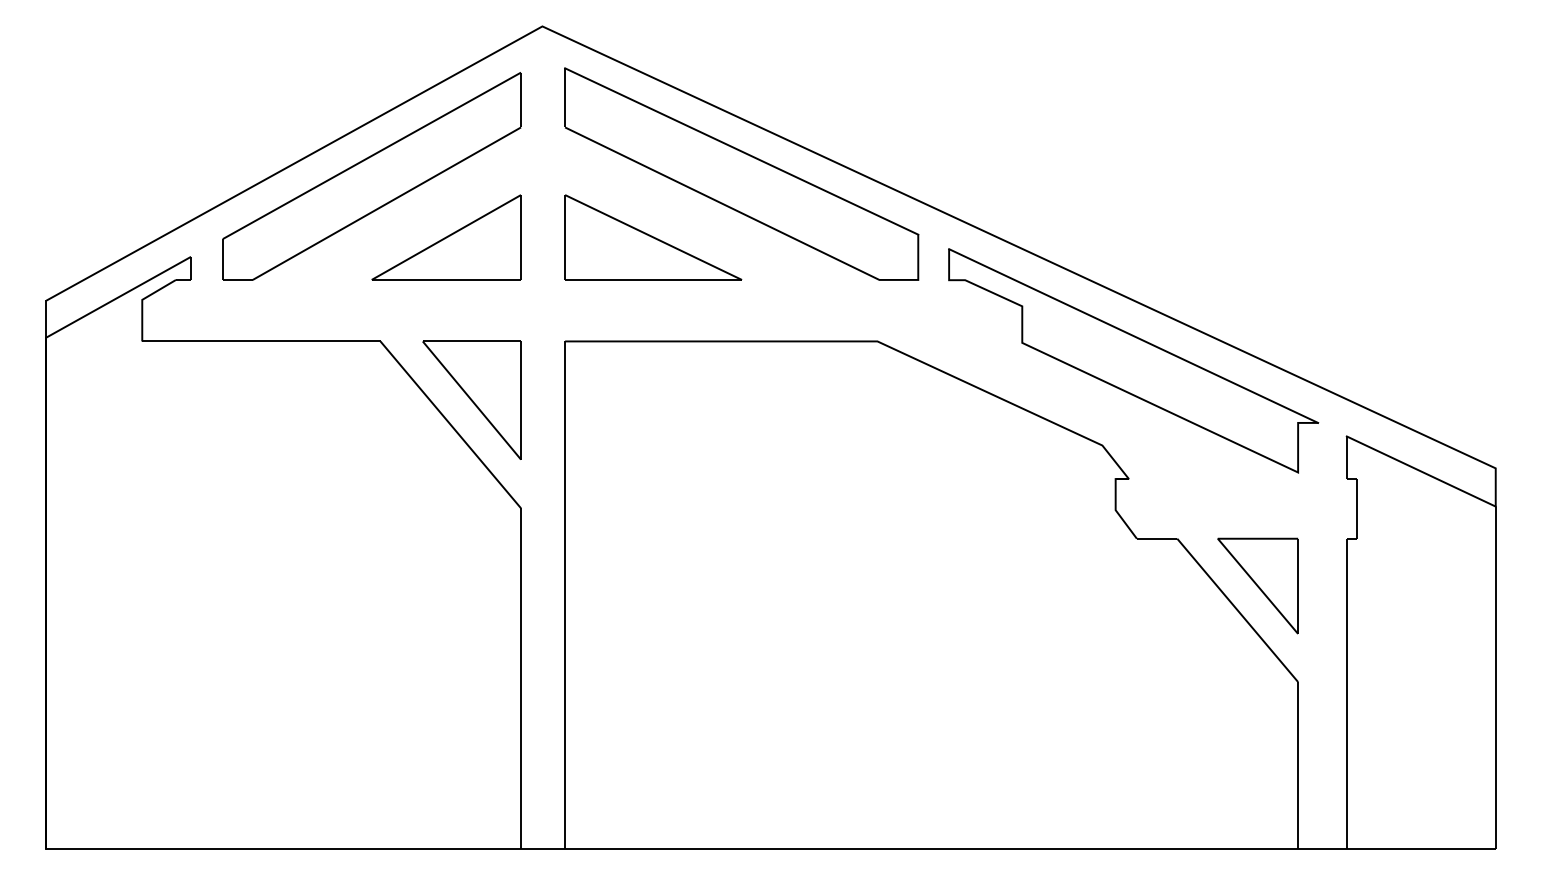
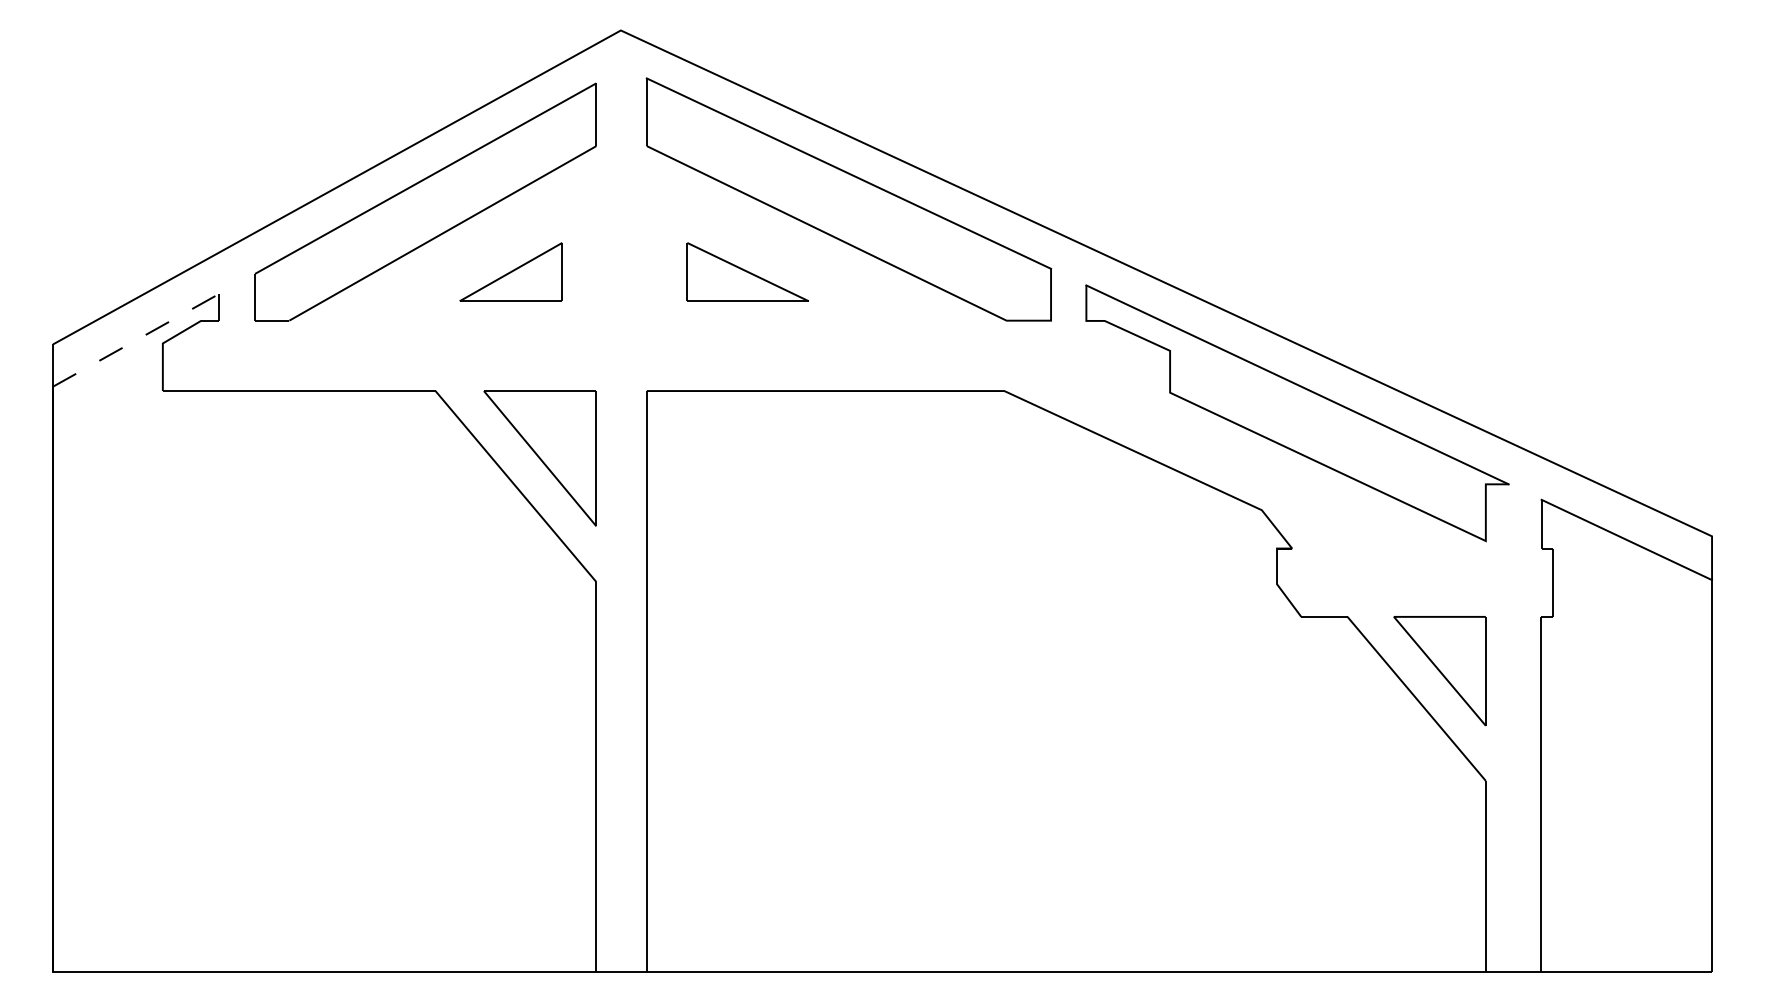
part: (446, 237) -> (511, 272), size x0.6
part: (653, 237) -> (748, 272), size x0.6
line: (118, 297) -> (135, 340), solid -> dashed

